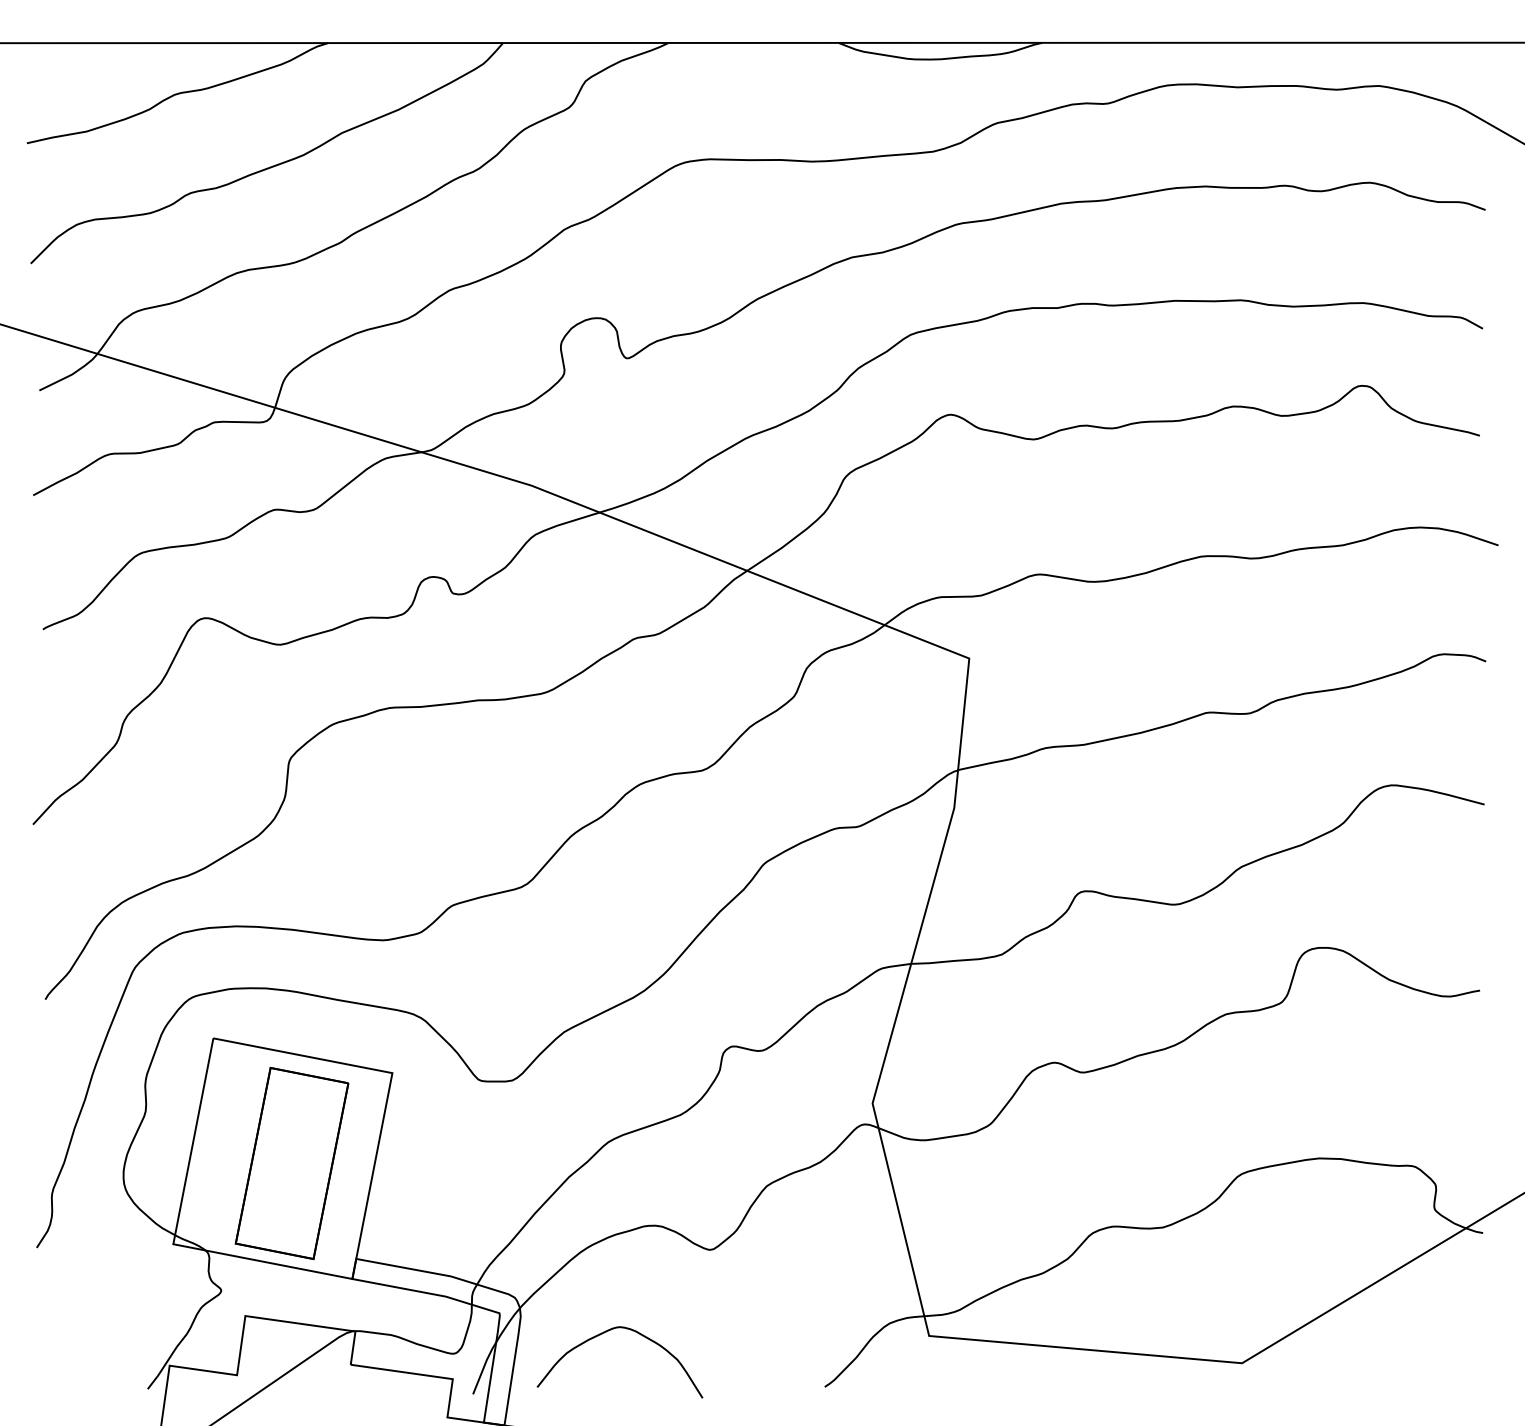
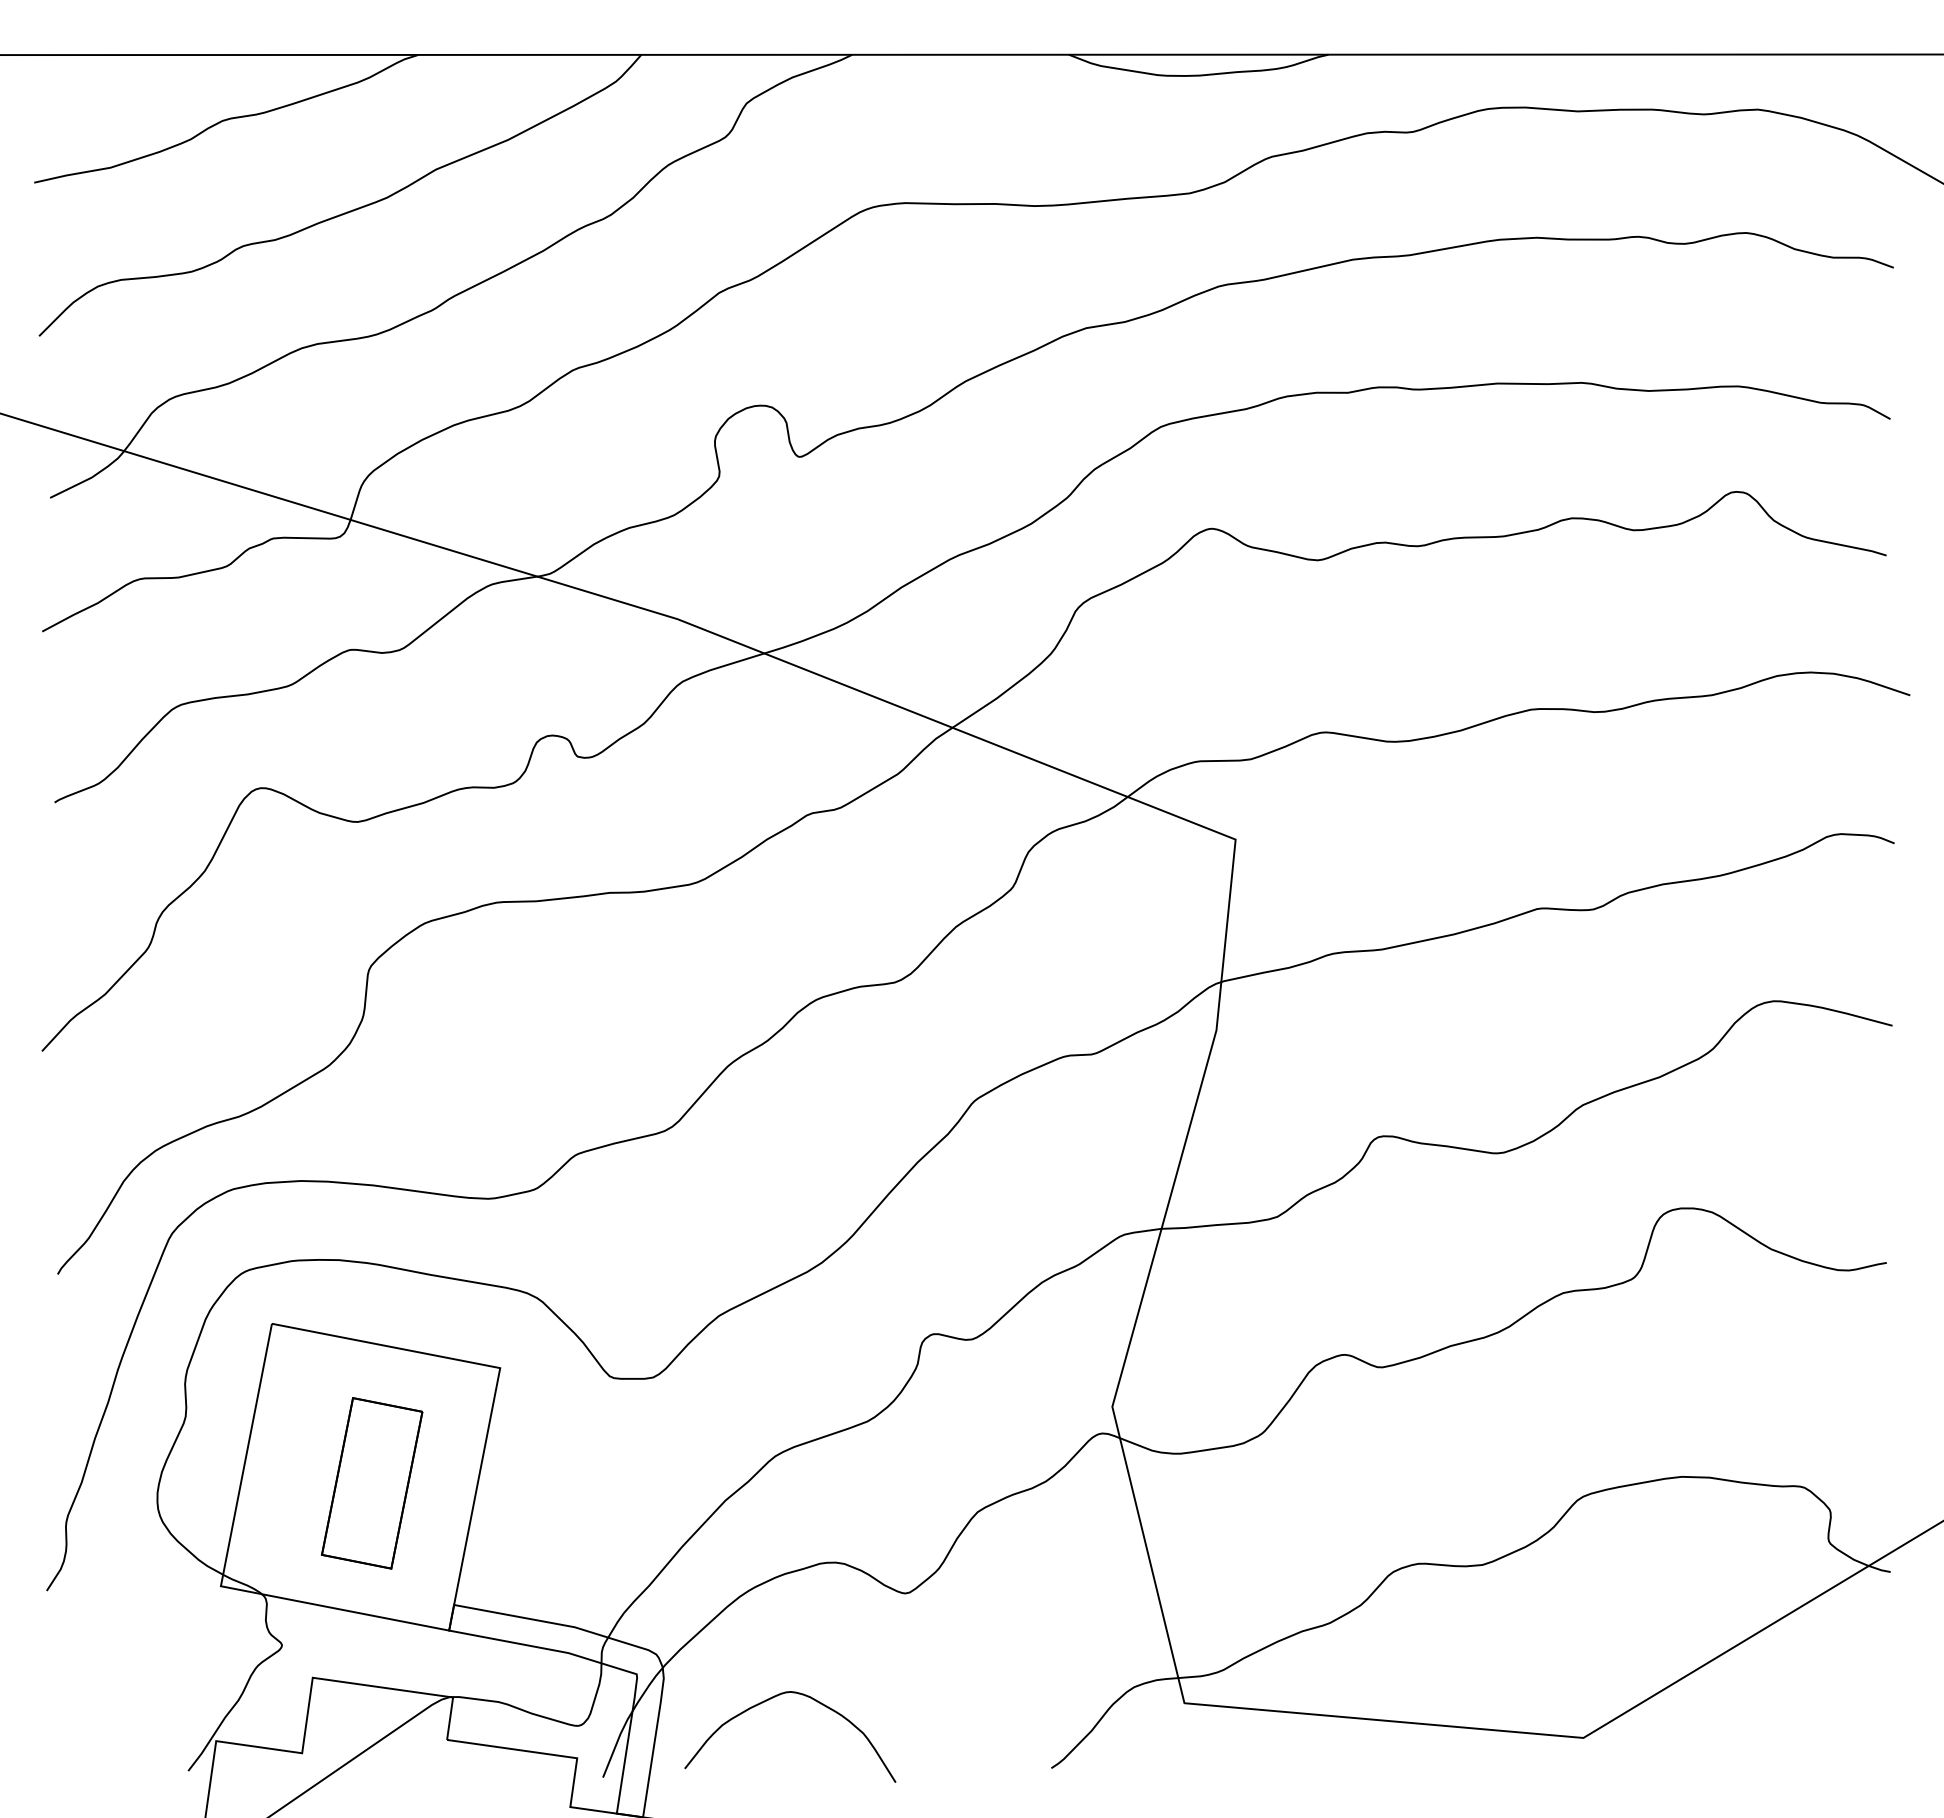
part: (291, 1163) -> (371, 1483), size x0.7

